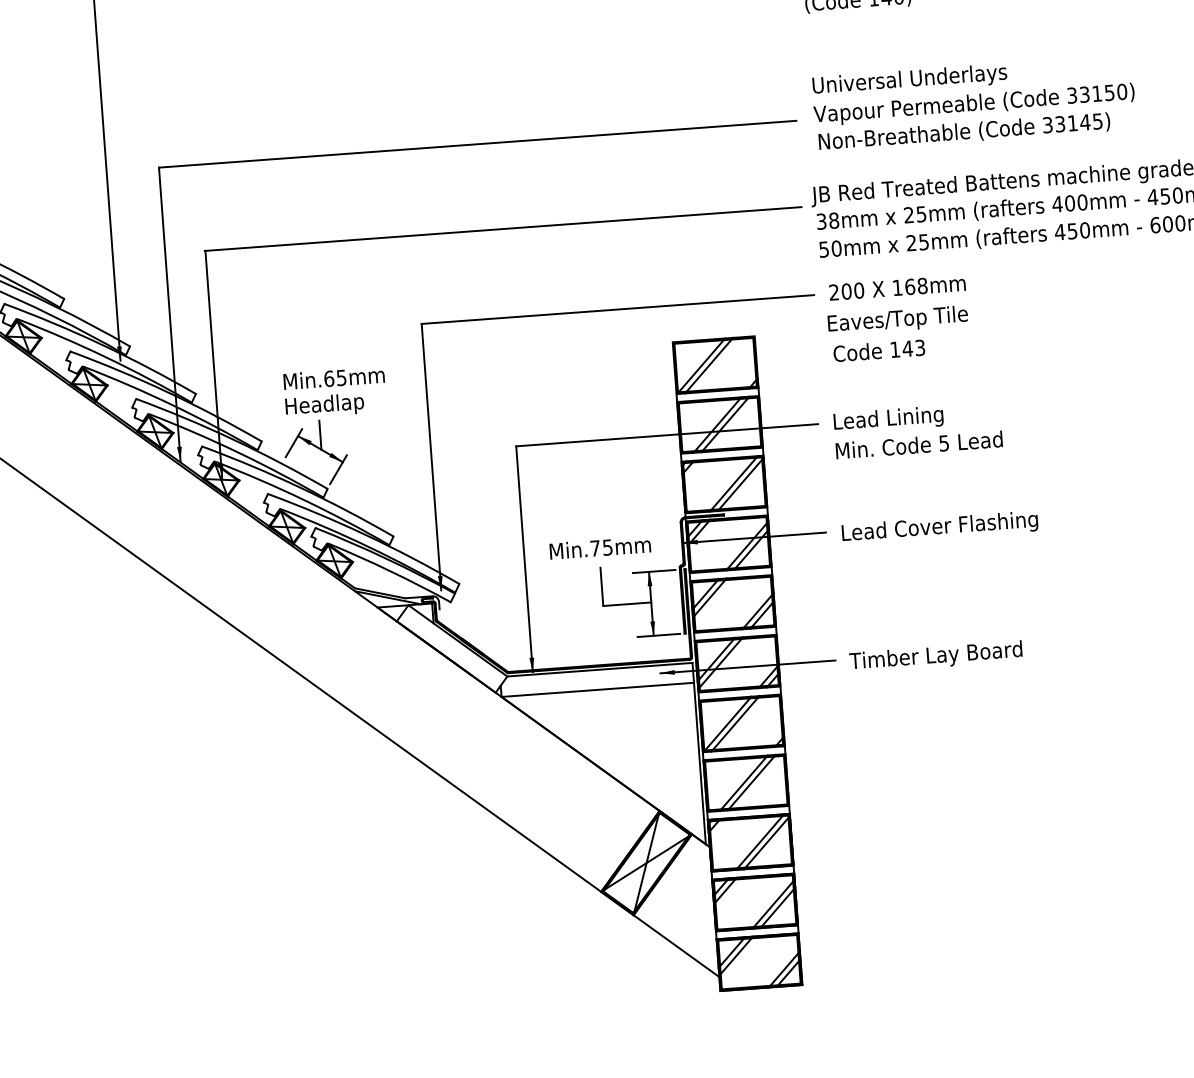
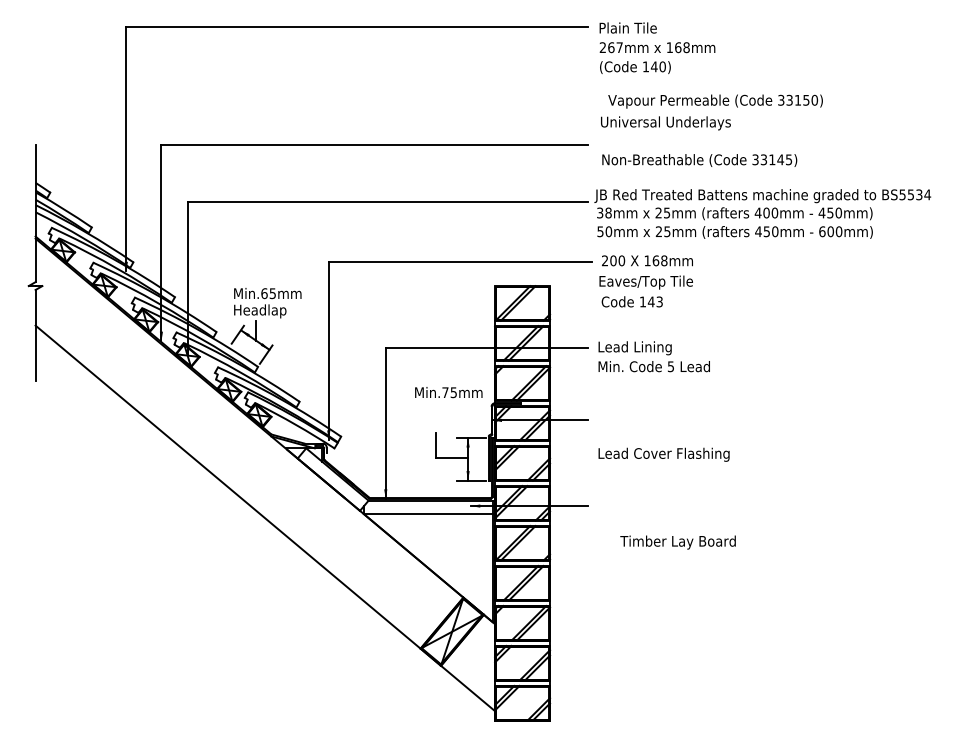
text: (974, 104) -> (715, 101), moved
text: (939, 527) -> (663, 454), moved
text: (599, 547) -> (448, 392), moved
text: (935, 656) -> (677, 542), moved

